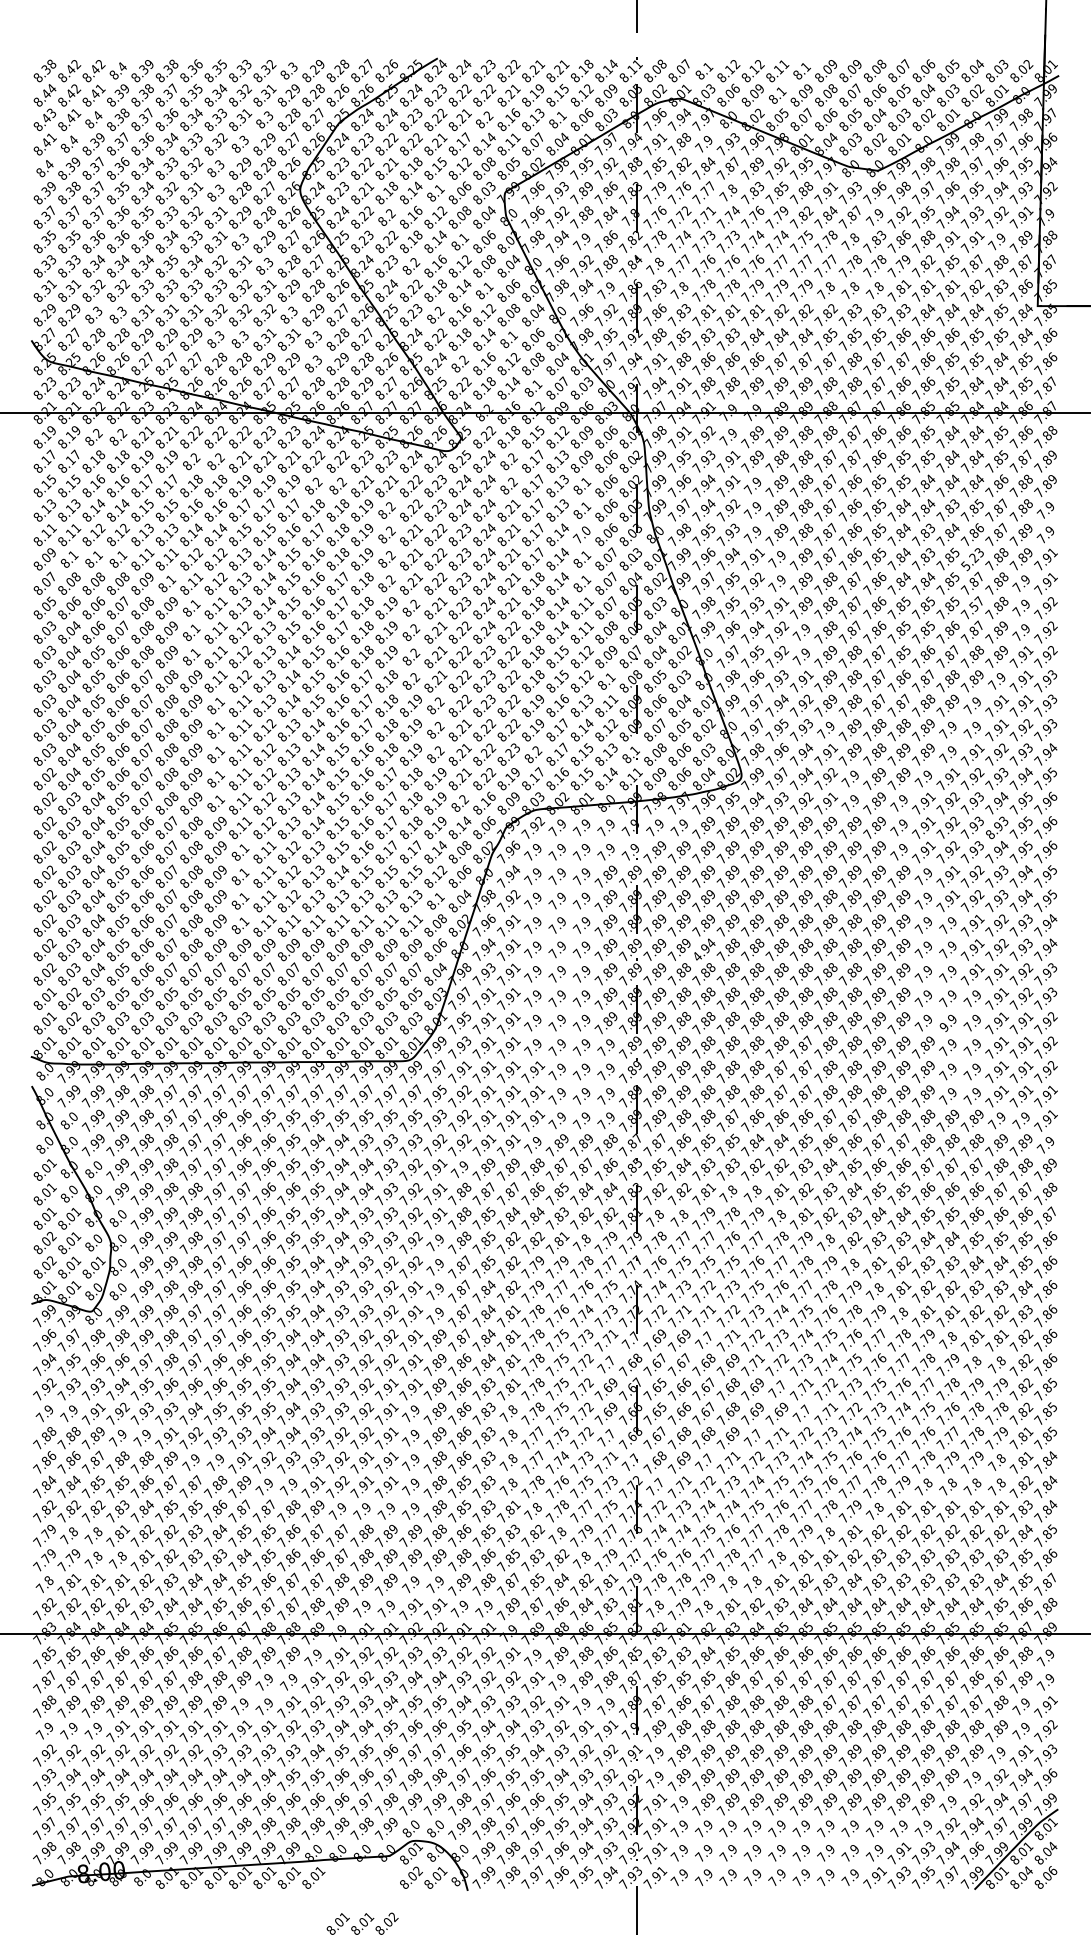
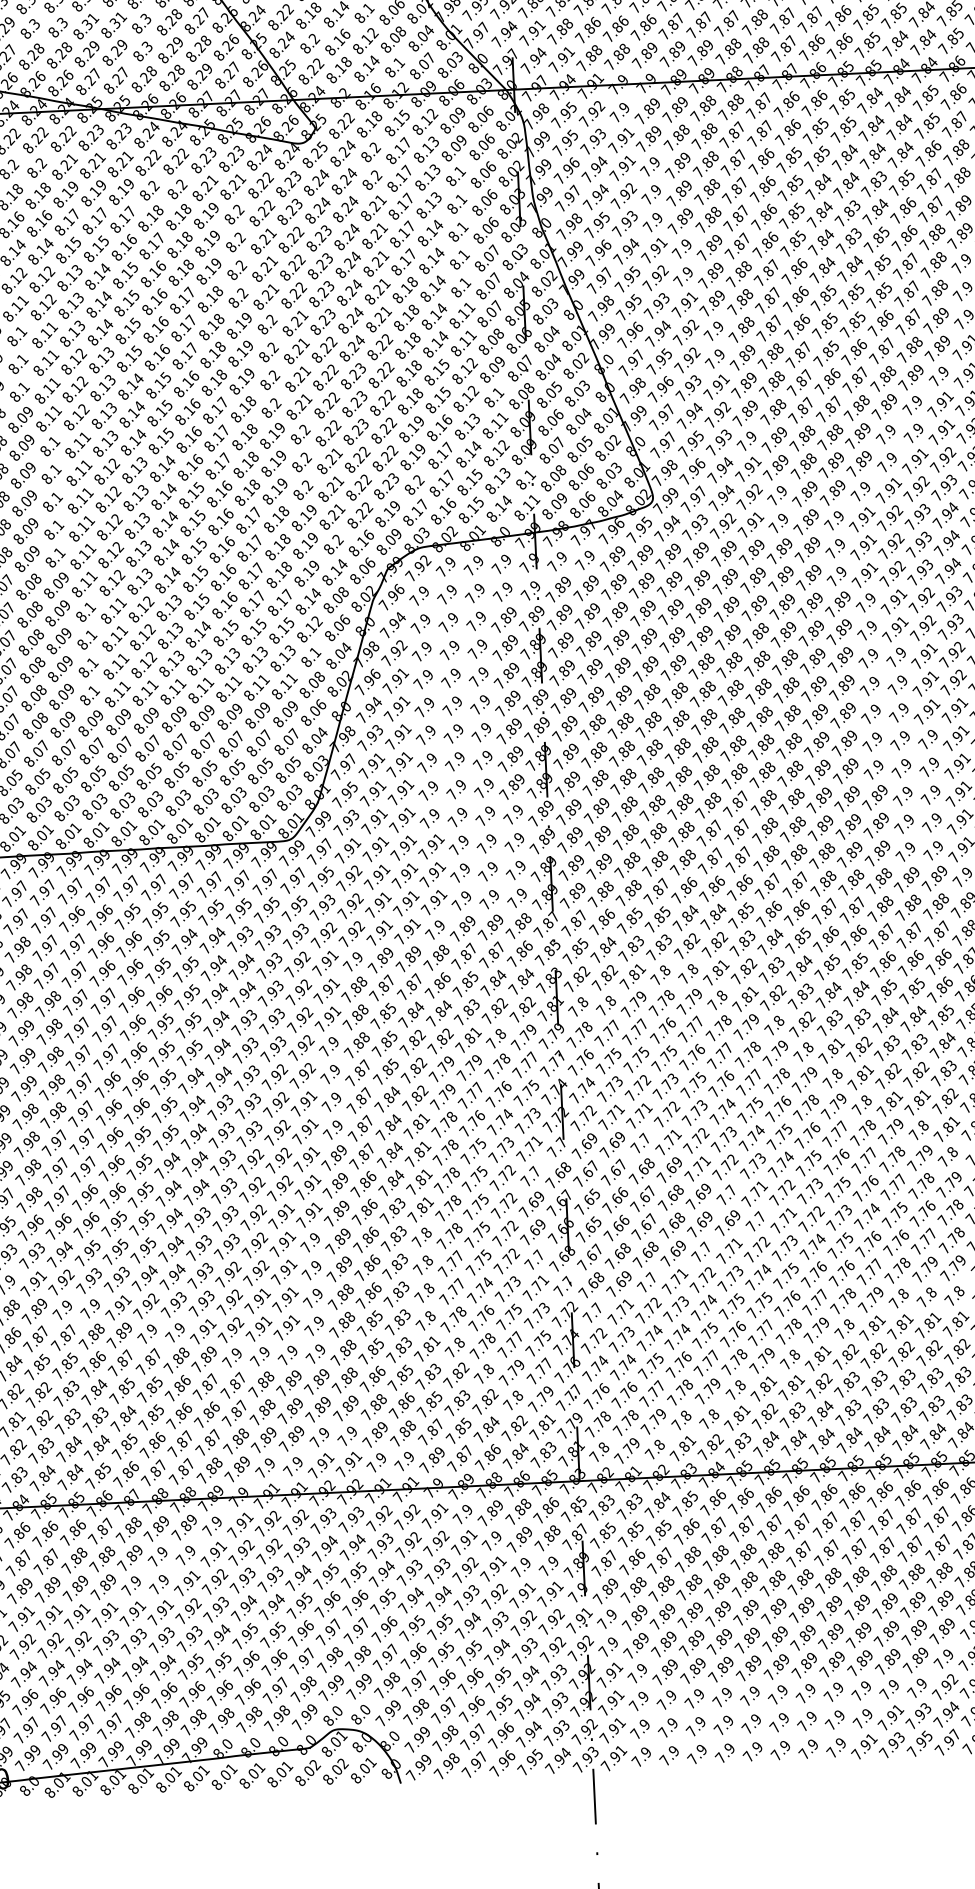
text: (686, 430) -> (571, 107), 7.91 -> 7.95
text: (581, 534) -> (457, 231), 7.0 -> 8.1
text: (971, 559) -> (903, 238), 5.23 -> 7.86
text: (973, 606) -> (908, 292), 7.57 -> 7.87
text: (996, 827) -> (946, 543), 8.93 -> 7.94
text: (703, 949) -> (618, 697), 4.94 -> 7.89
text: (943, 1026) -> (896, 772), 9.9 -> 7.9
text: (758, 1553) -> (714, 1383), 7.77 -> 7.79
text: (362, 1923) -> (280, 1773), moved

